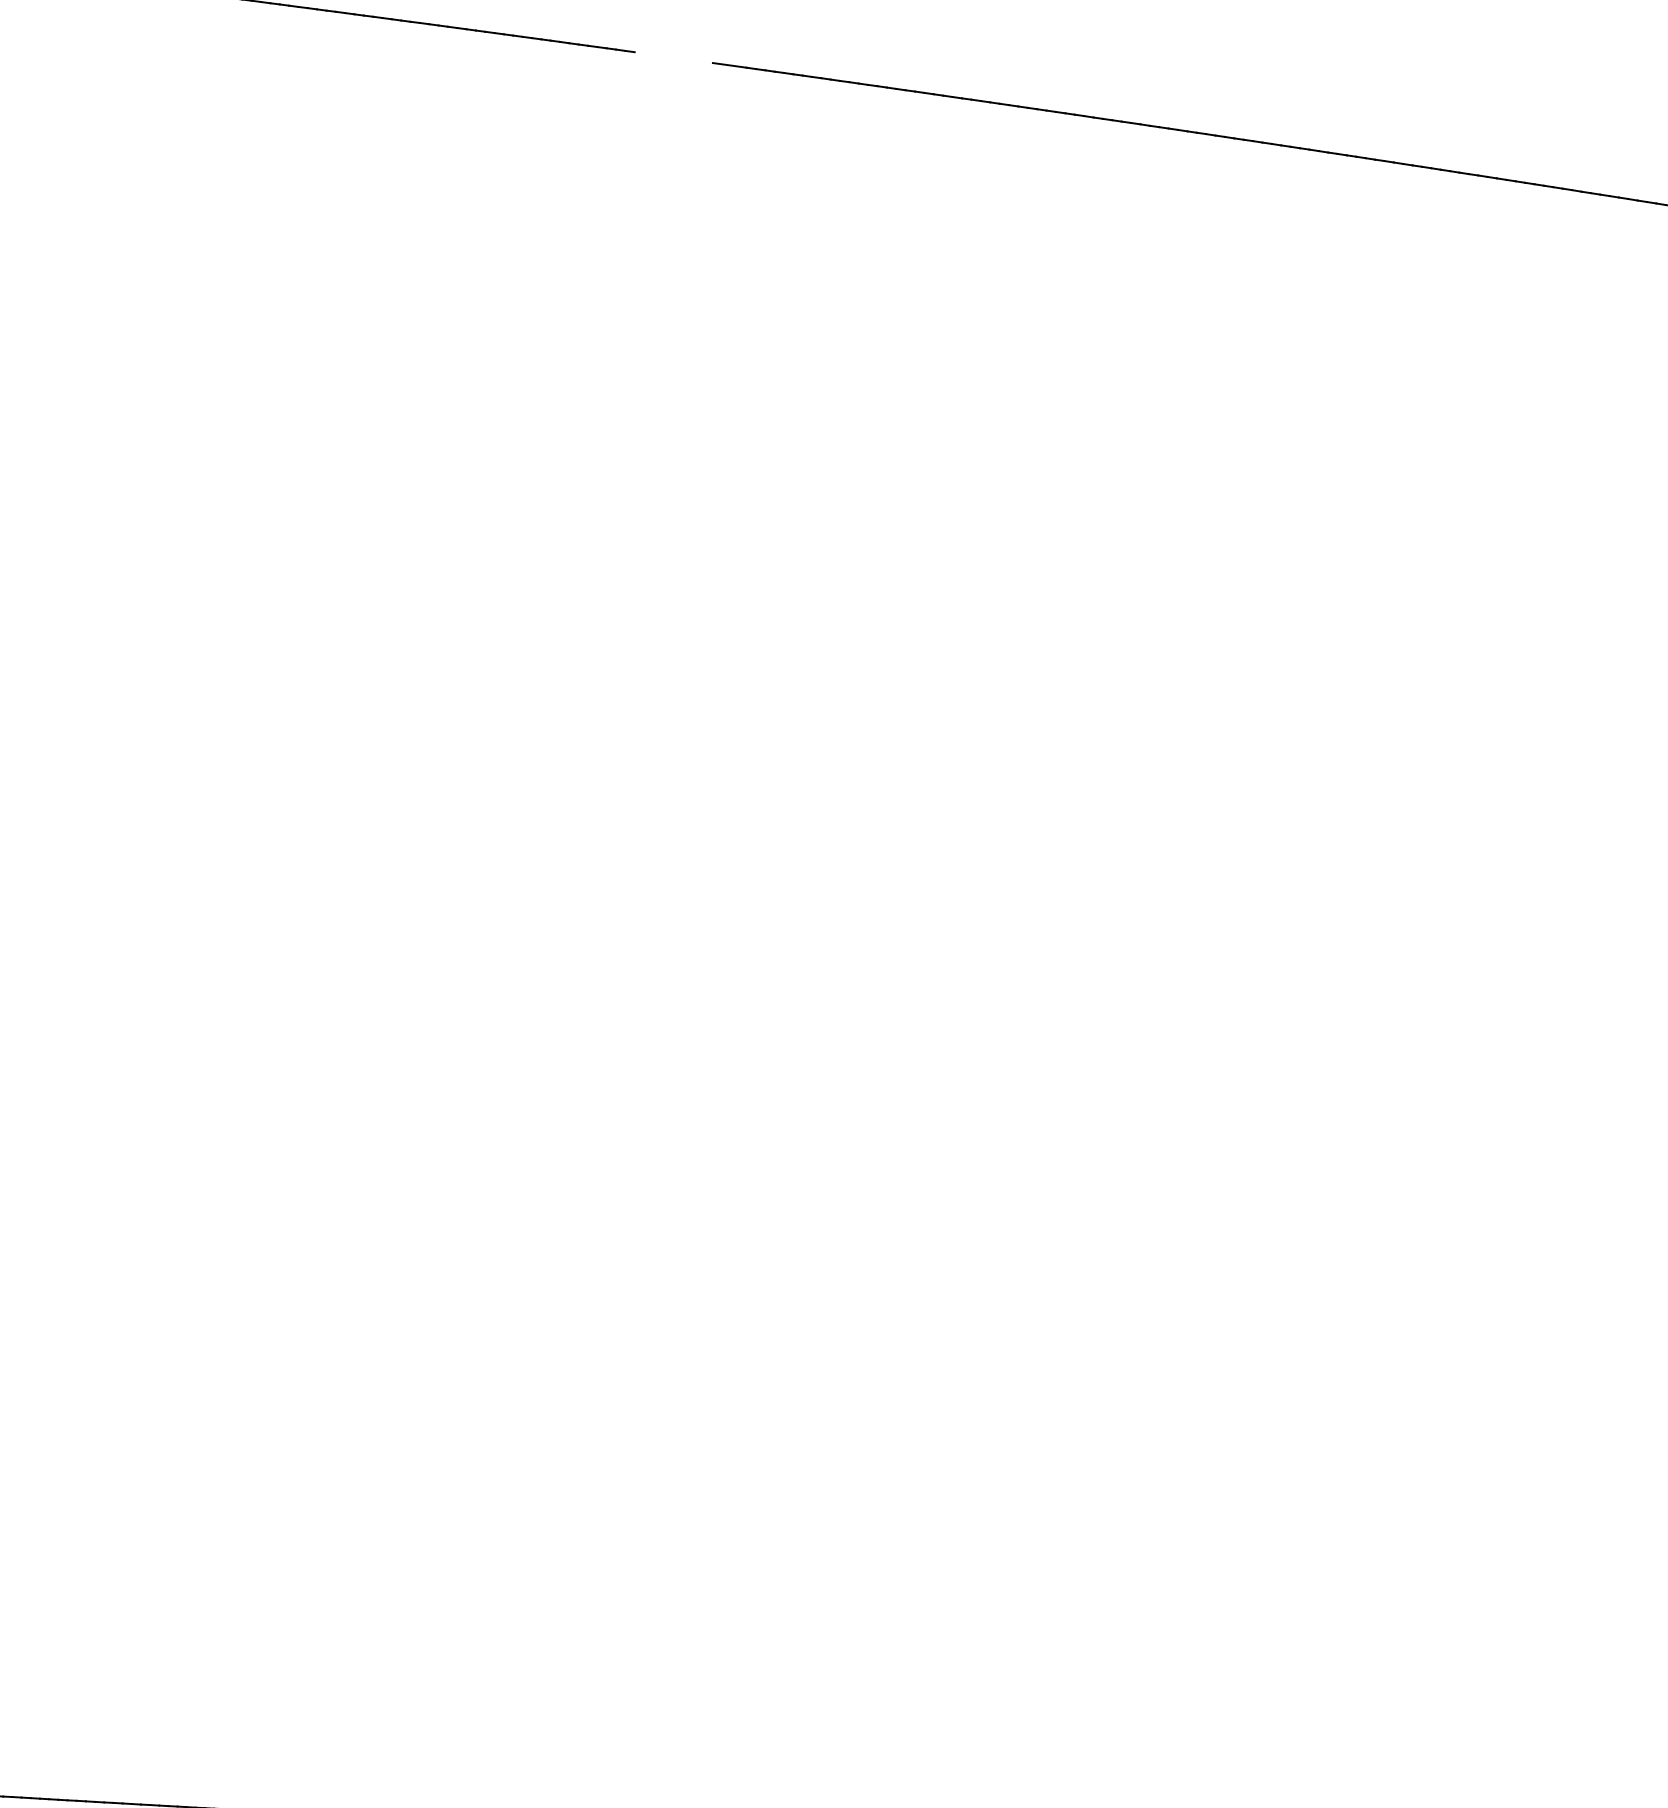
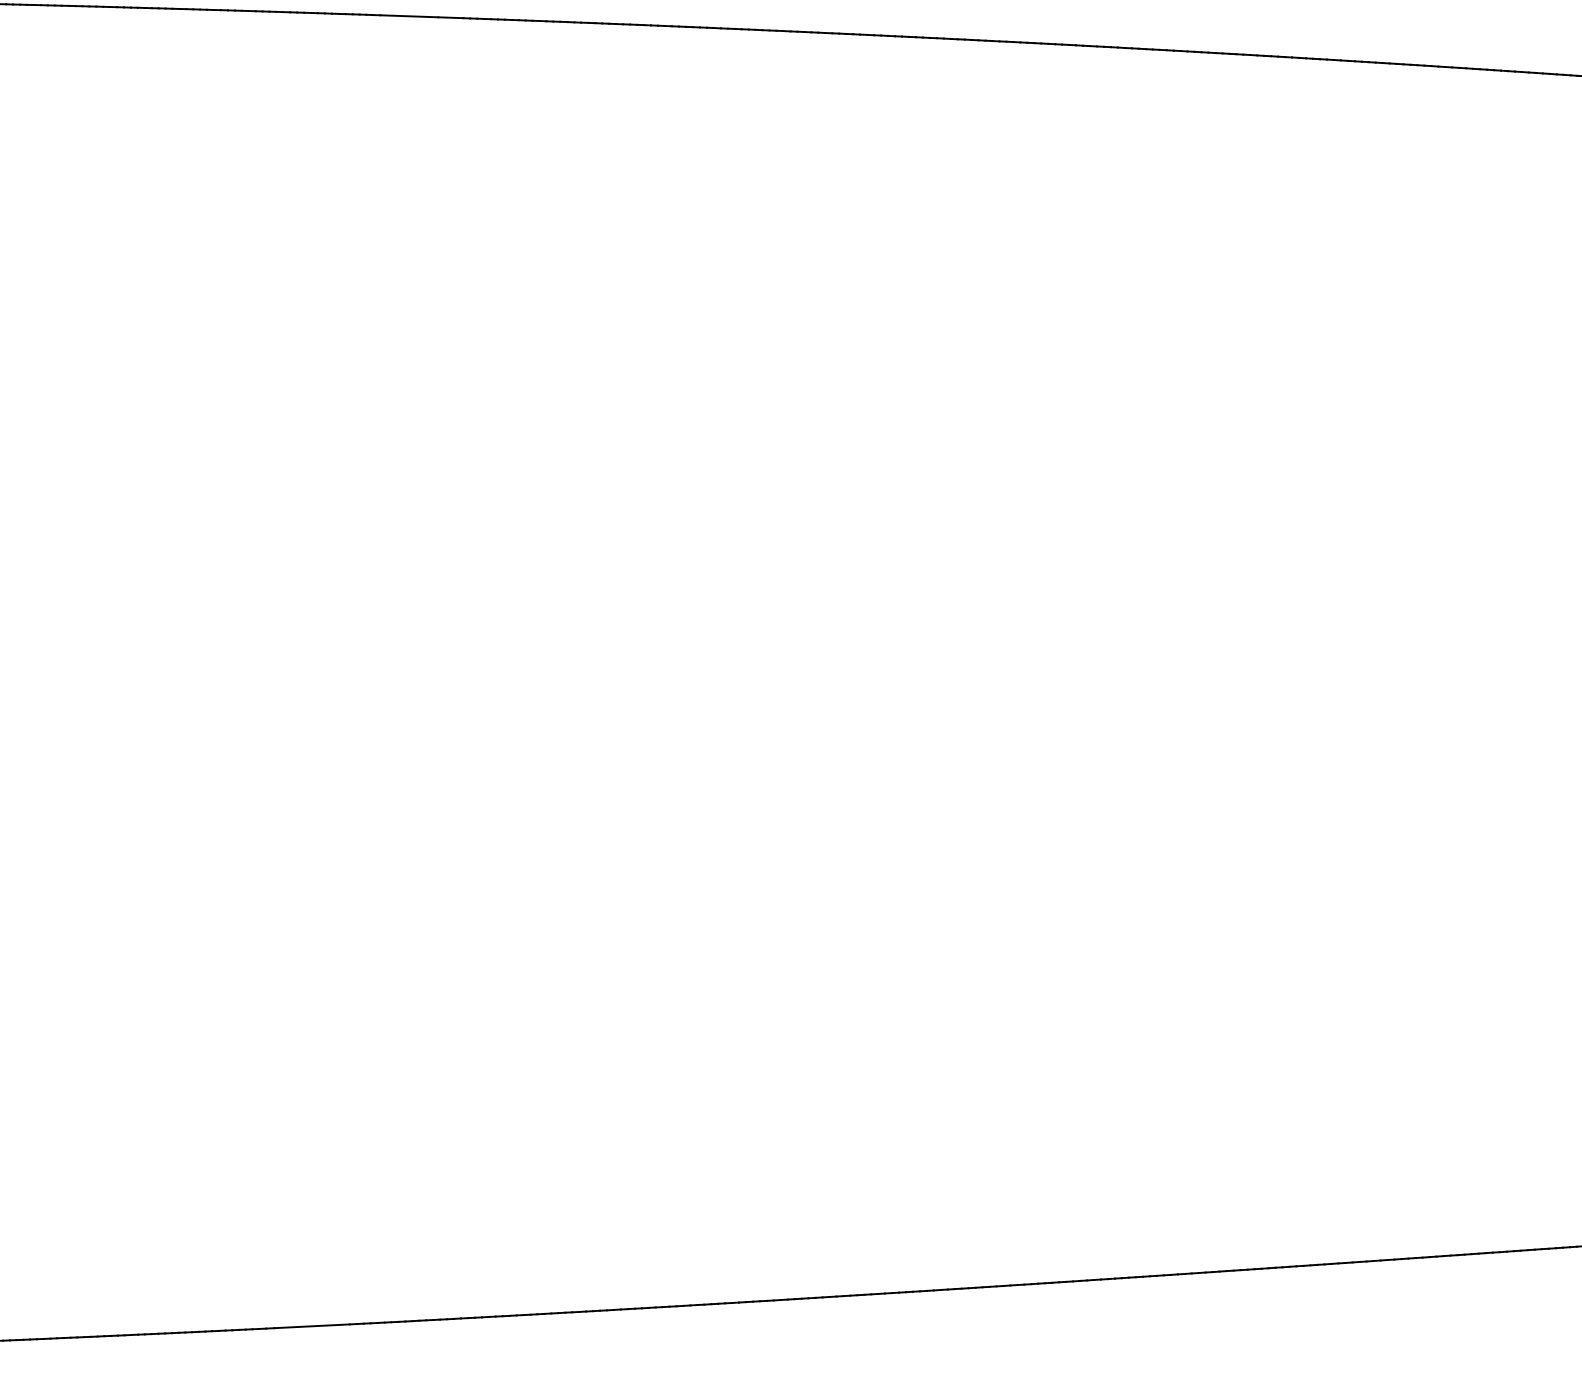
line: (674, 57) -> (409, 16), added

